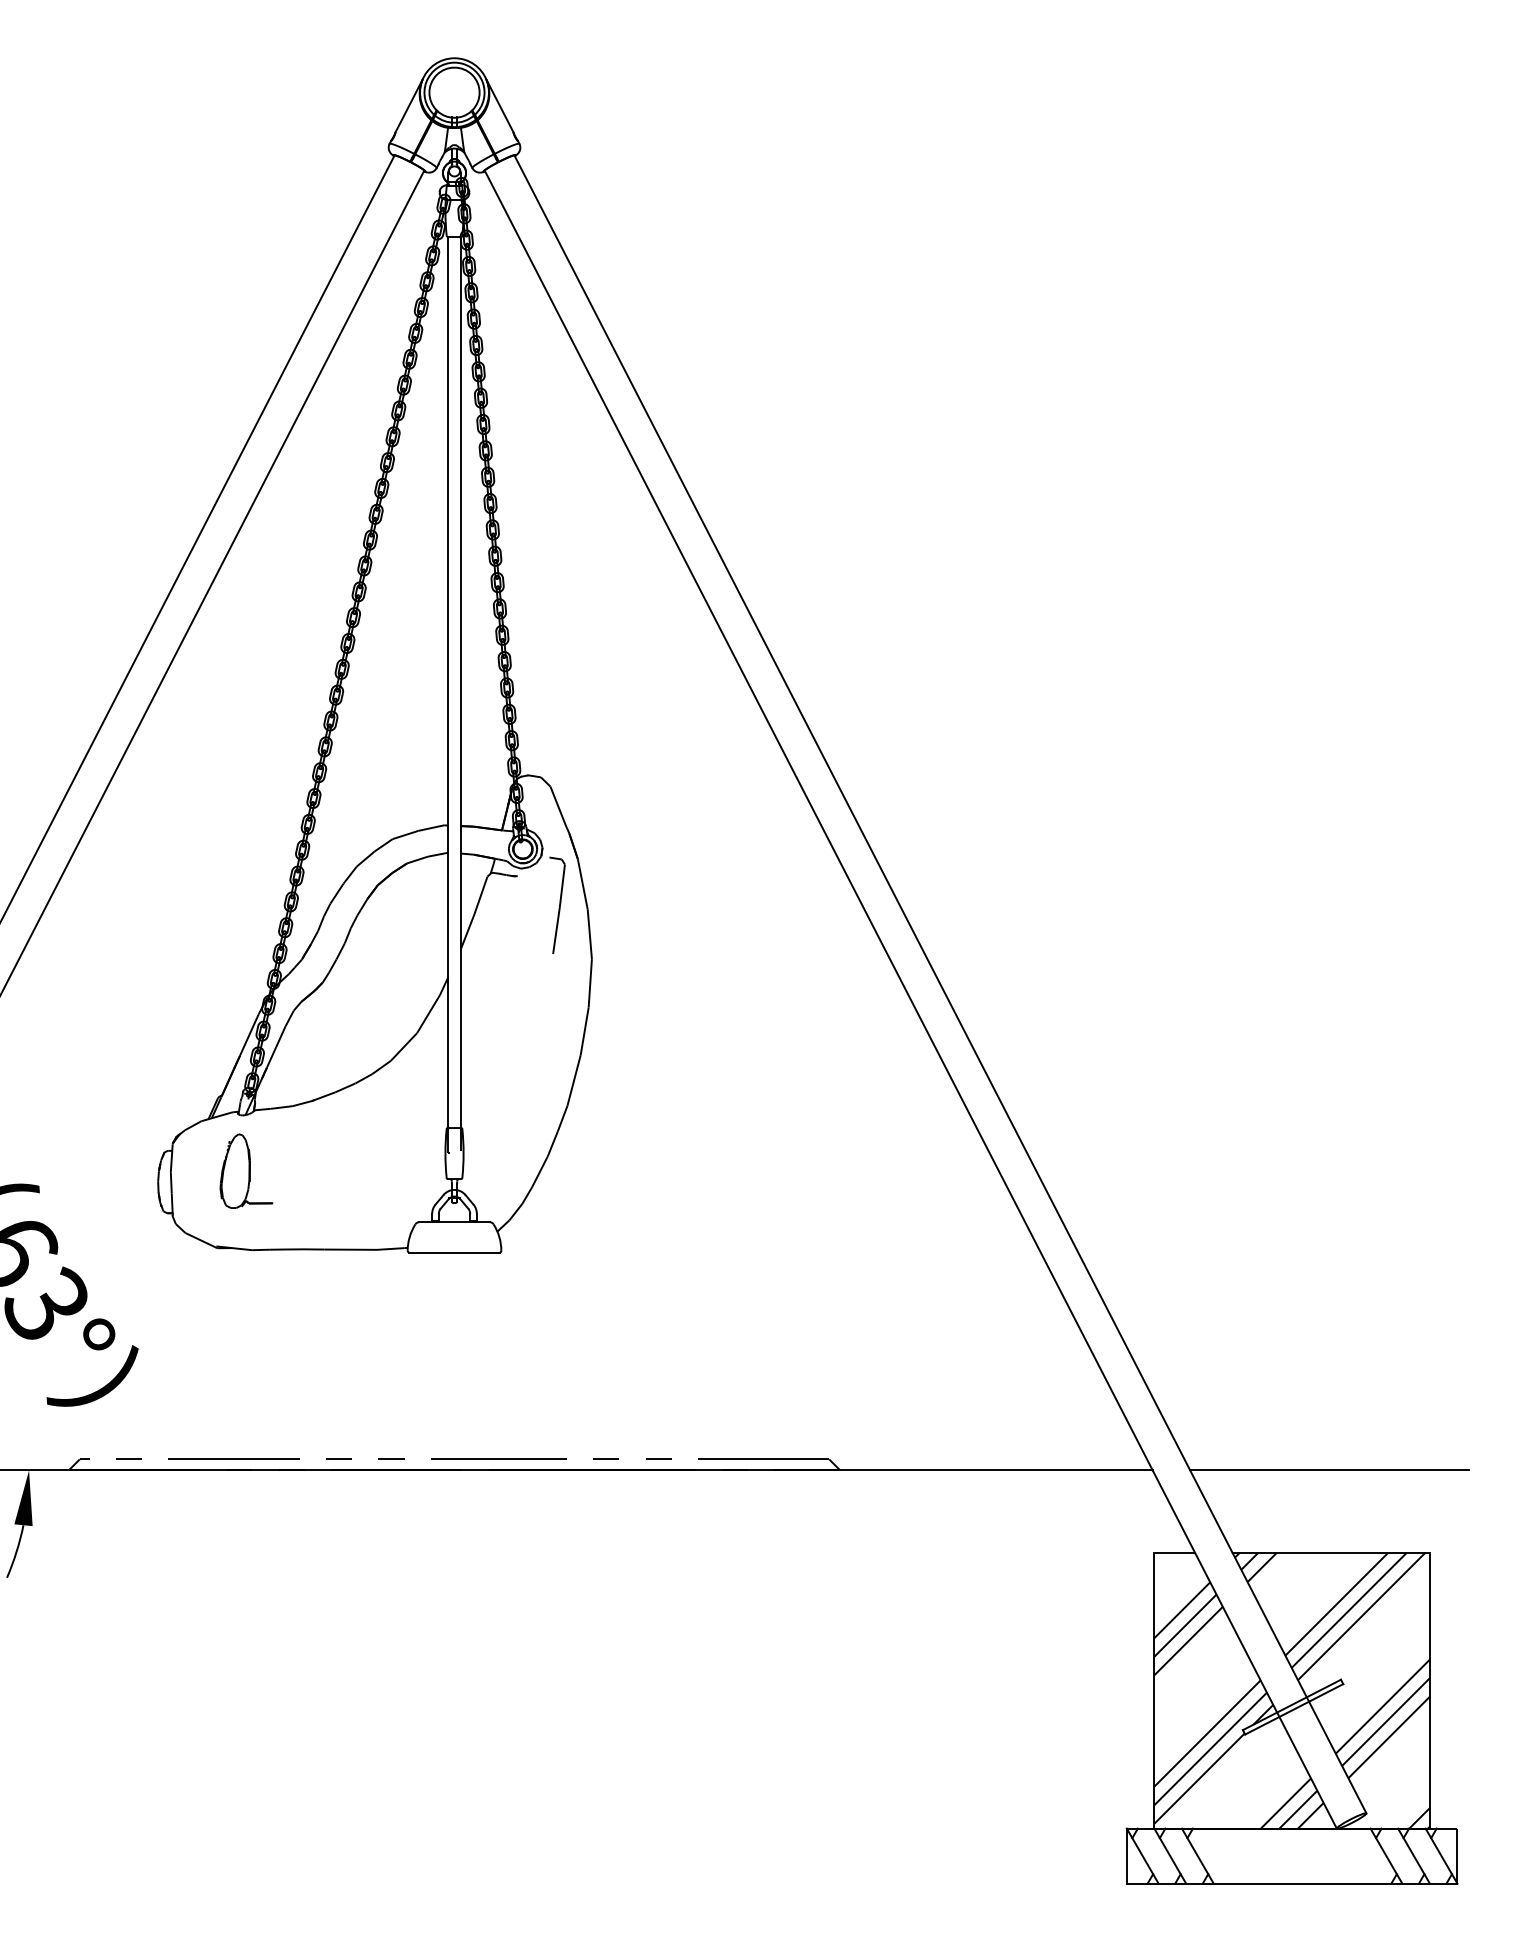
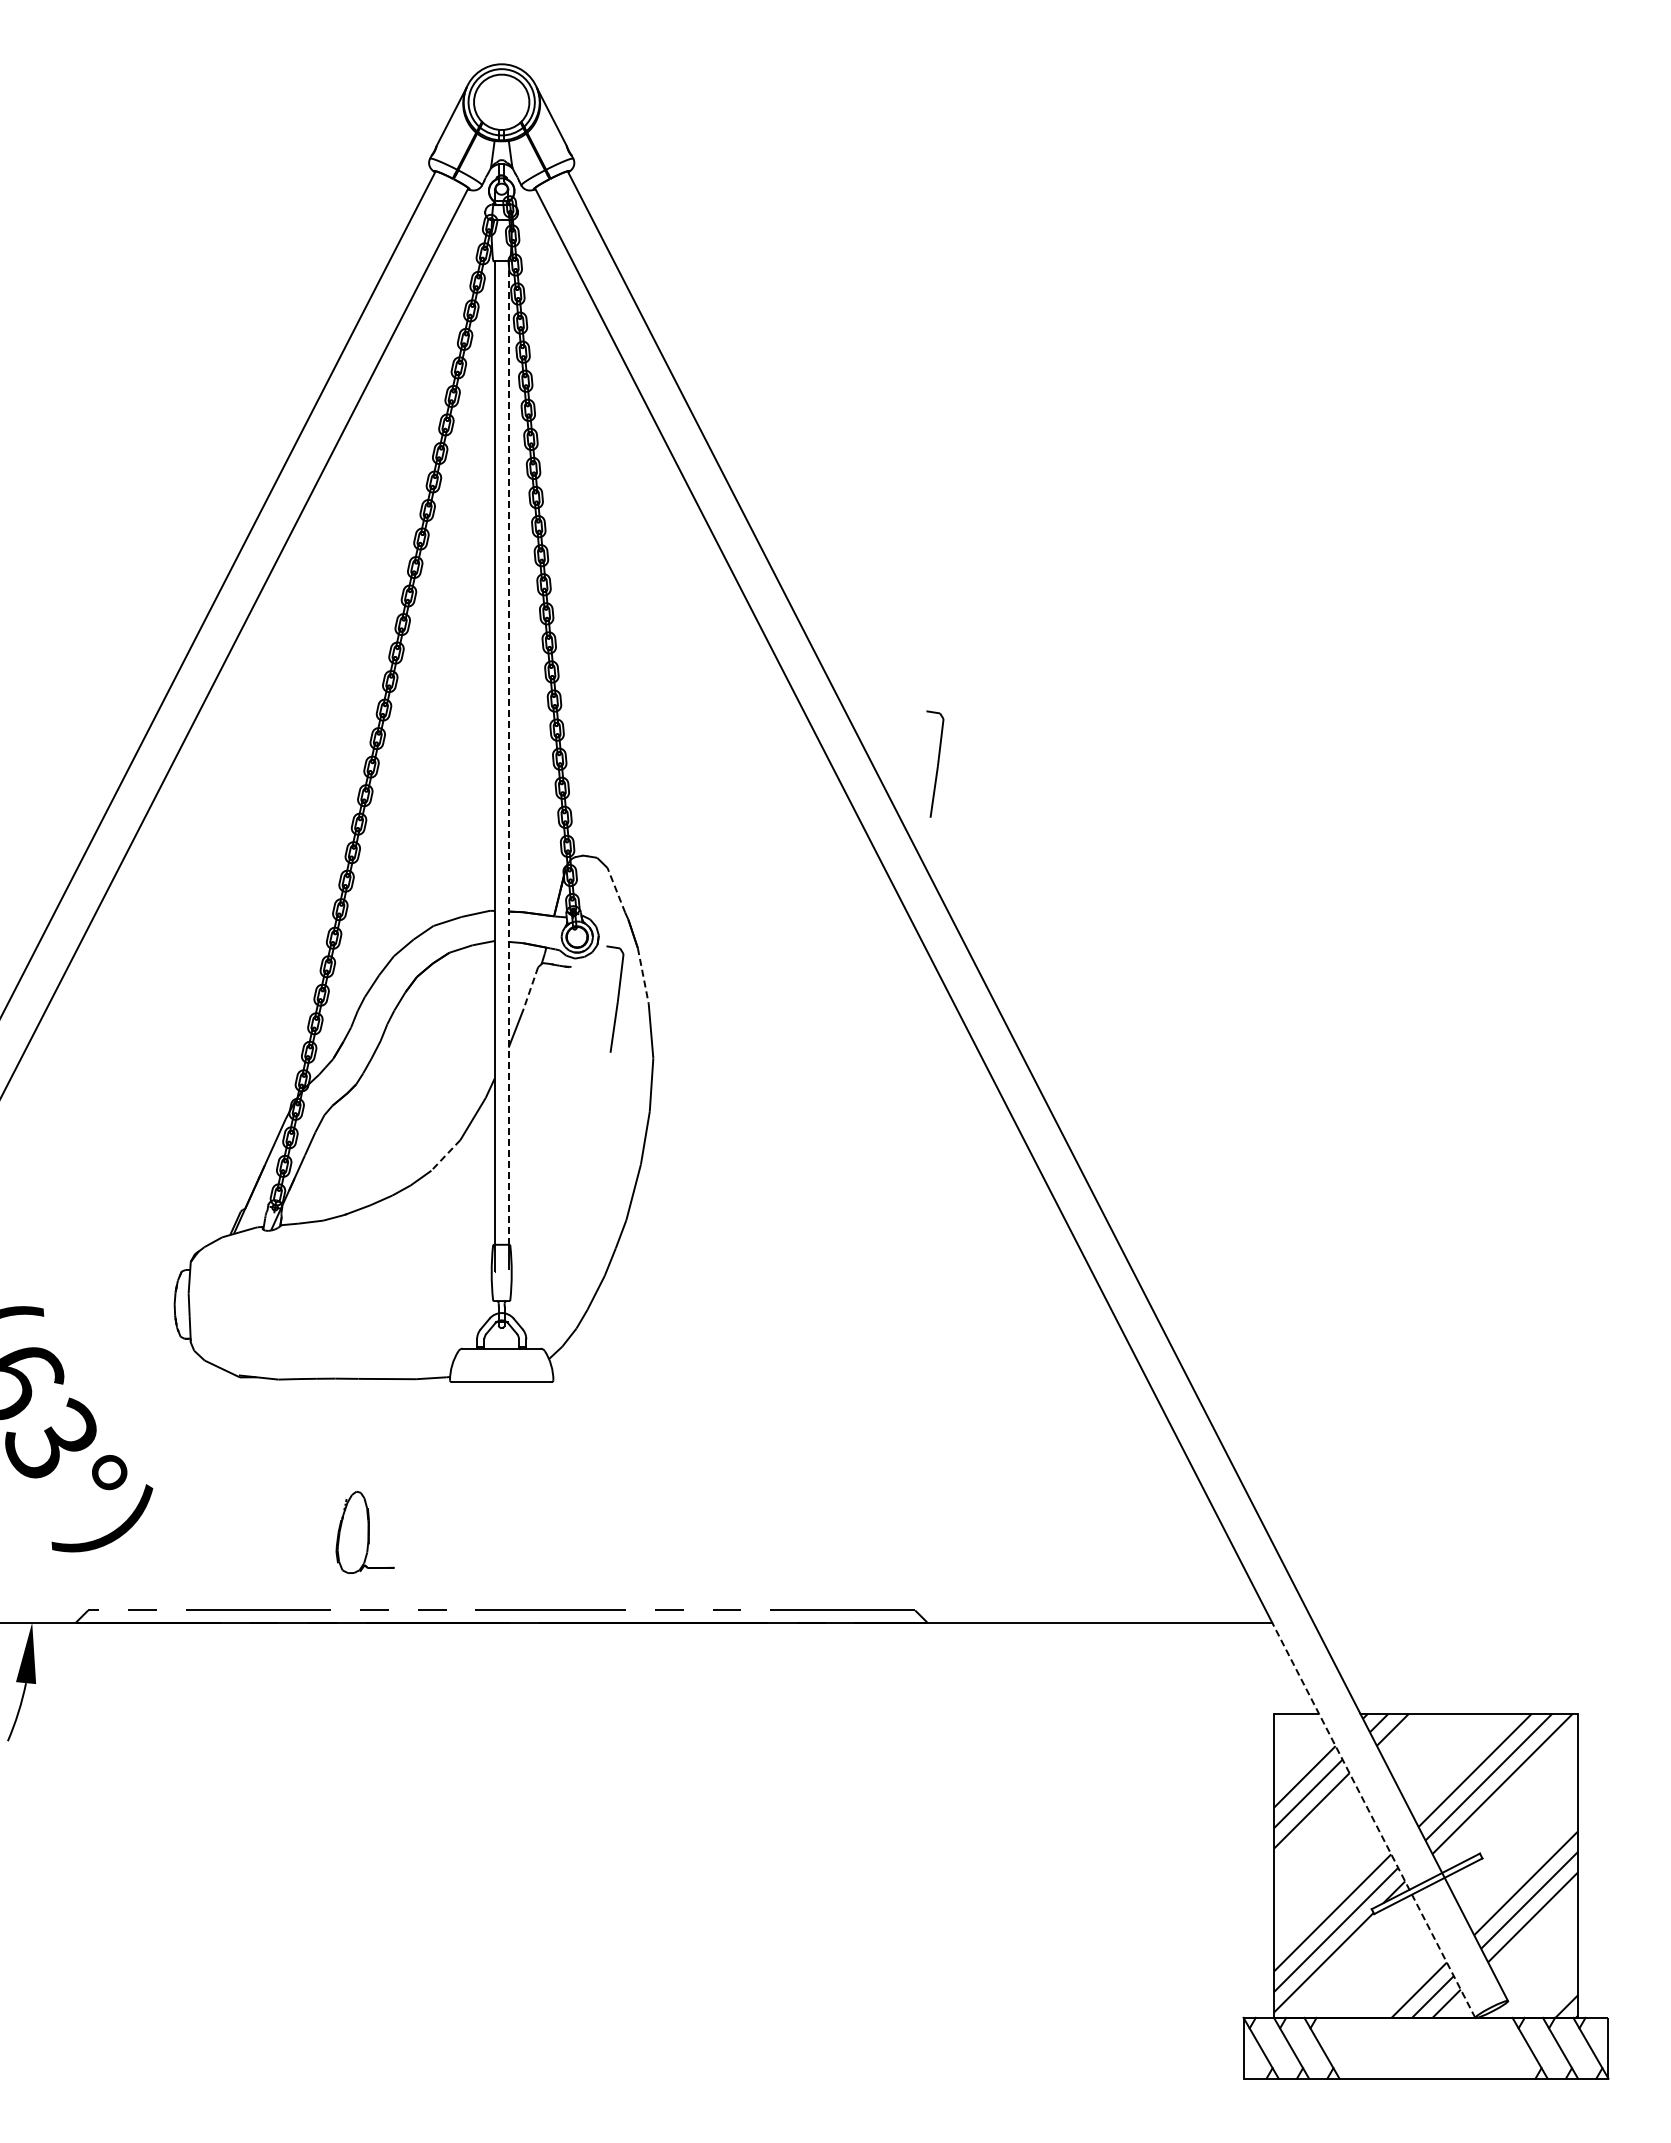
line: (460, 682) -> (508, 753), solid -> dashed
part: (847, 691) -> (935, 763), added
line: (558, 806) -> (616, 889), solid -> dashed
line: (583, 884) -> (643, 976), solid -> dashed
line: (480, 895) -> (530, 988), solid -> dashed
line: (403, 1047) -> (445, 1155), solid -> dashed
part: (245, 1171) -> (364, 1532), moved
line: (1328, 1470) -> (1466, 1622), removed
line: (1244, 1648) -> (1373, 1819), solid -> dashed

